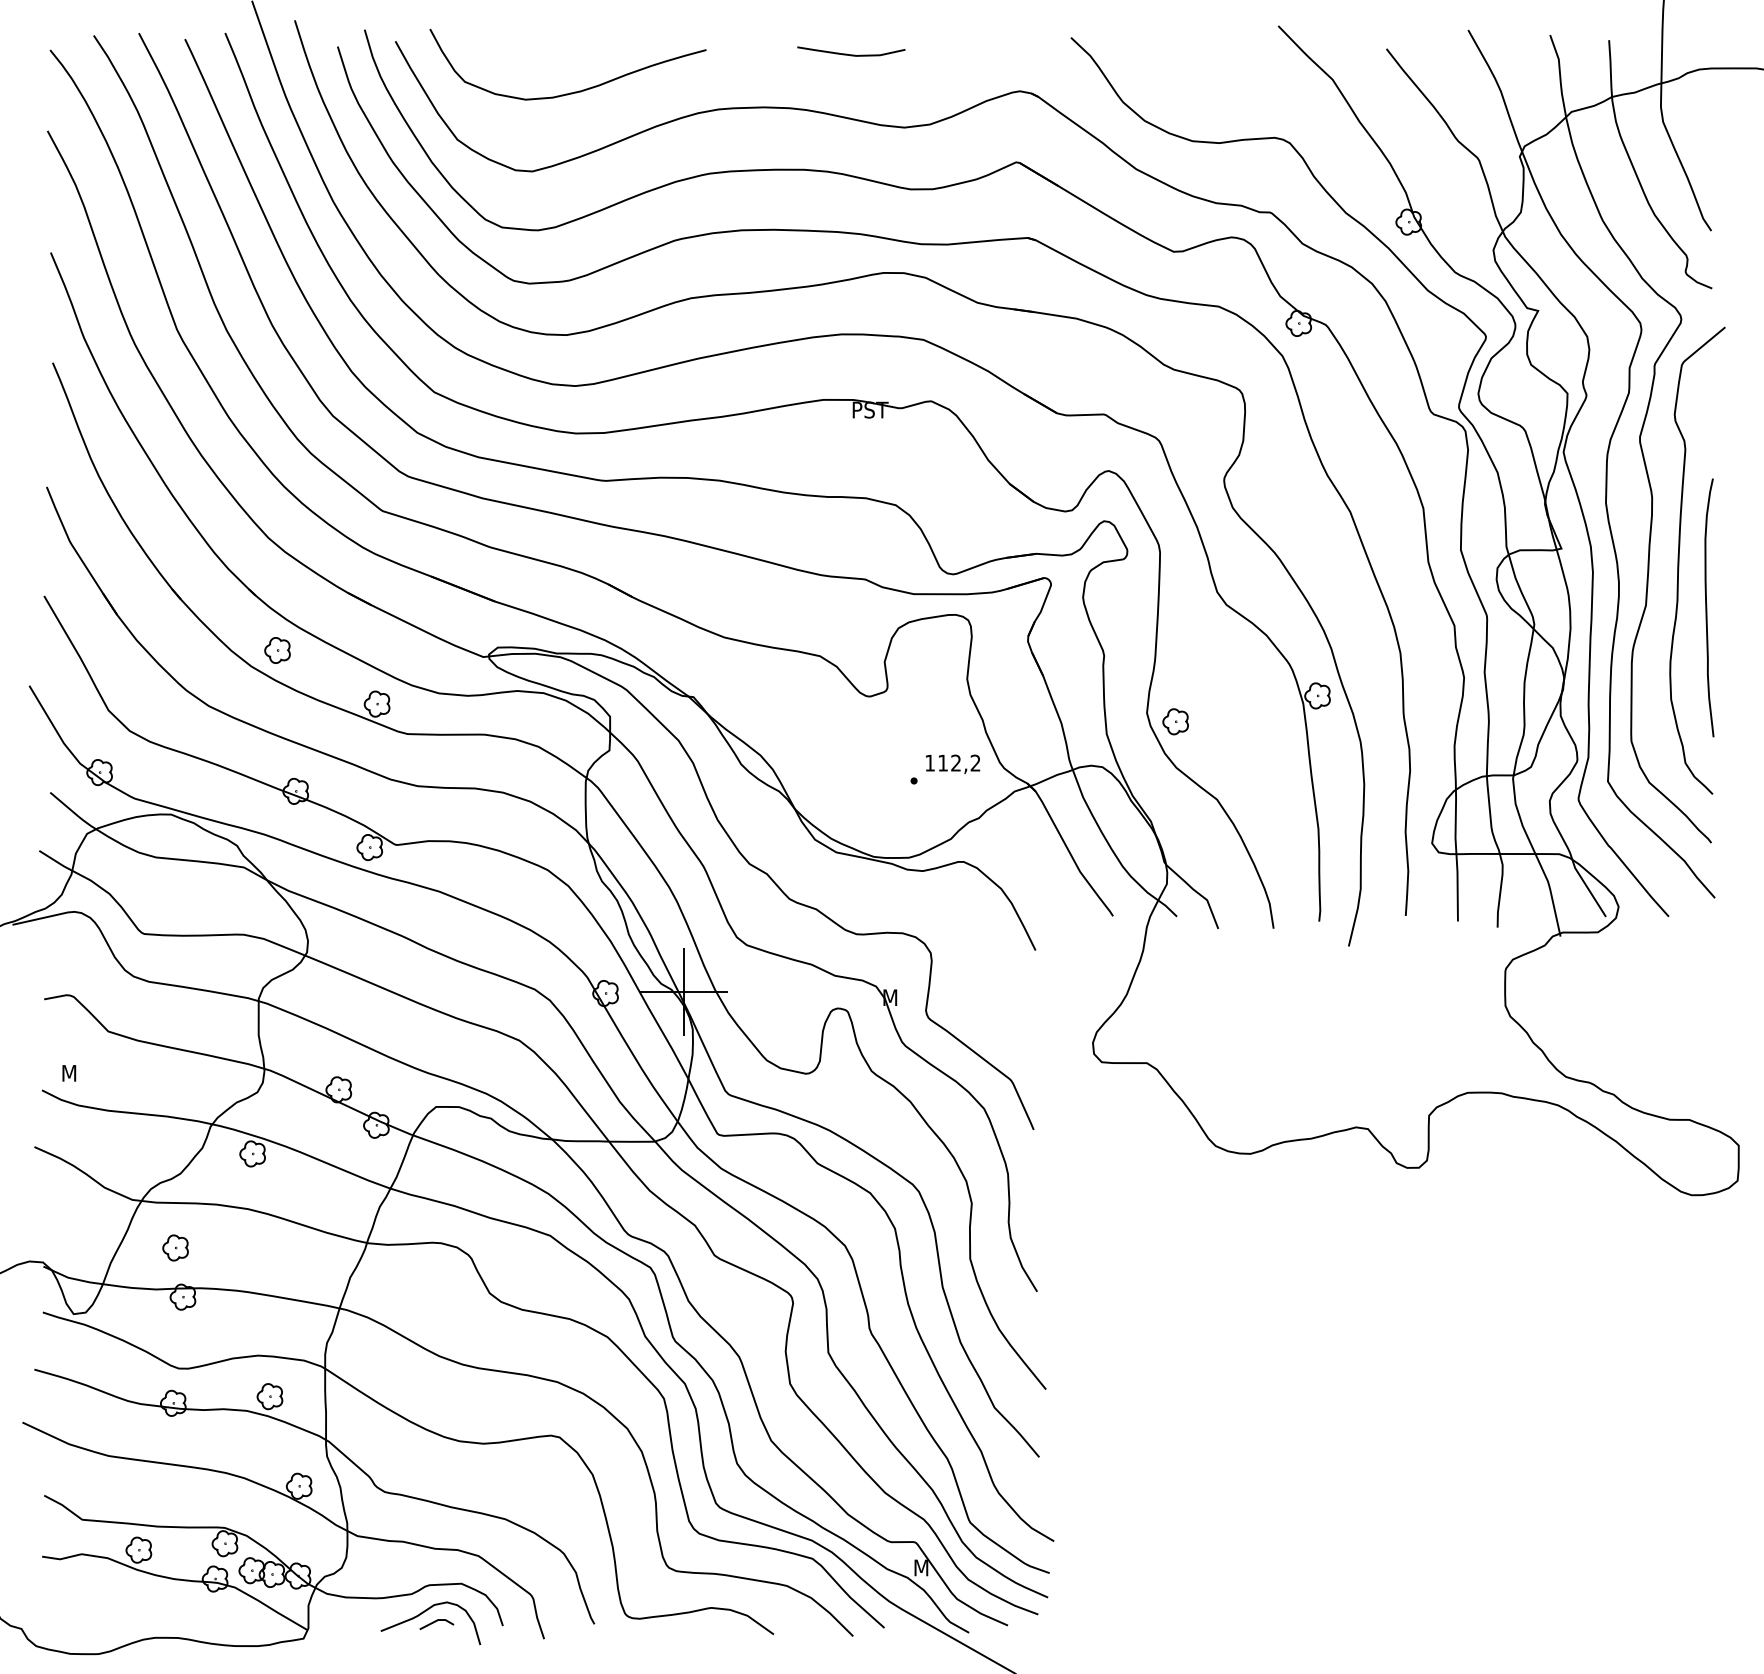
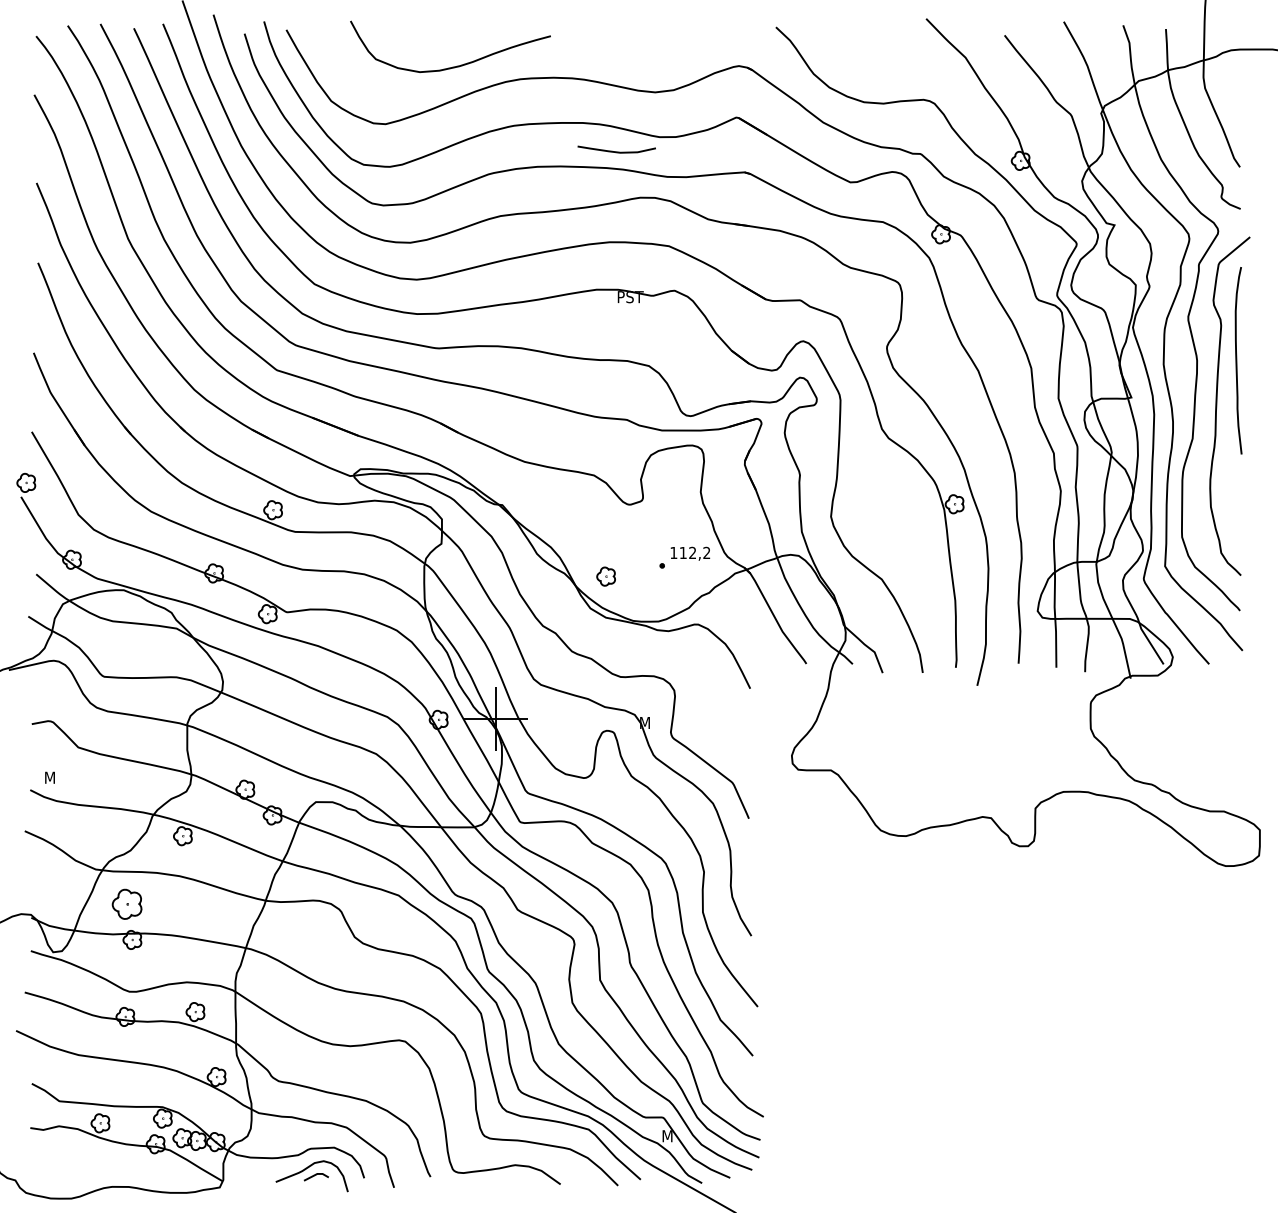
curve: (851, 54) -> (616, 151), moved
curve: (574, 91) -> (455, 66), moved
curve: (1707, 607) -> (1237, 360), moved
part: (277, 650) -> (26, 482), moved
part: (1175, 721) -> (606, 576), moved
part: (175, 1247) -> (126, 903), size x1.6

